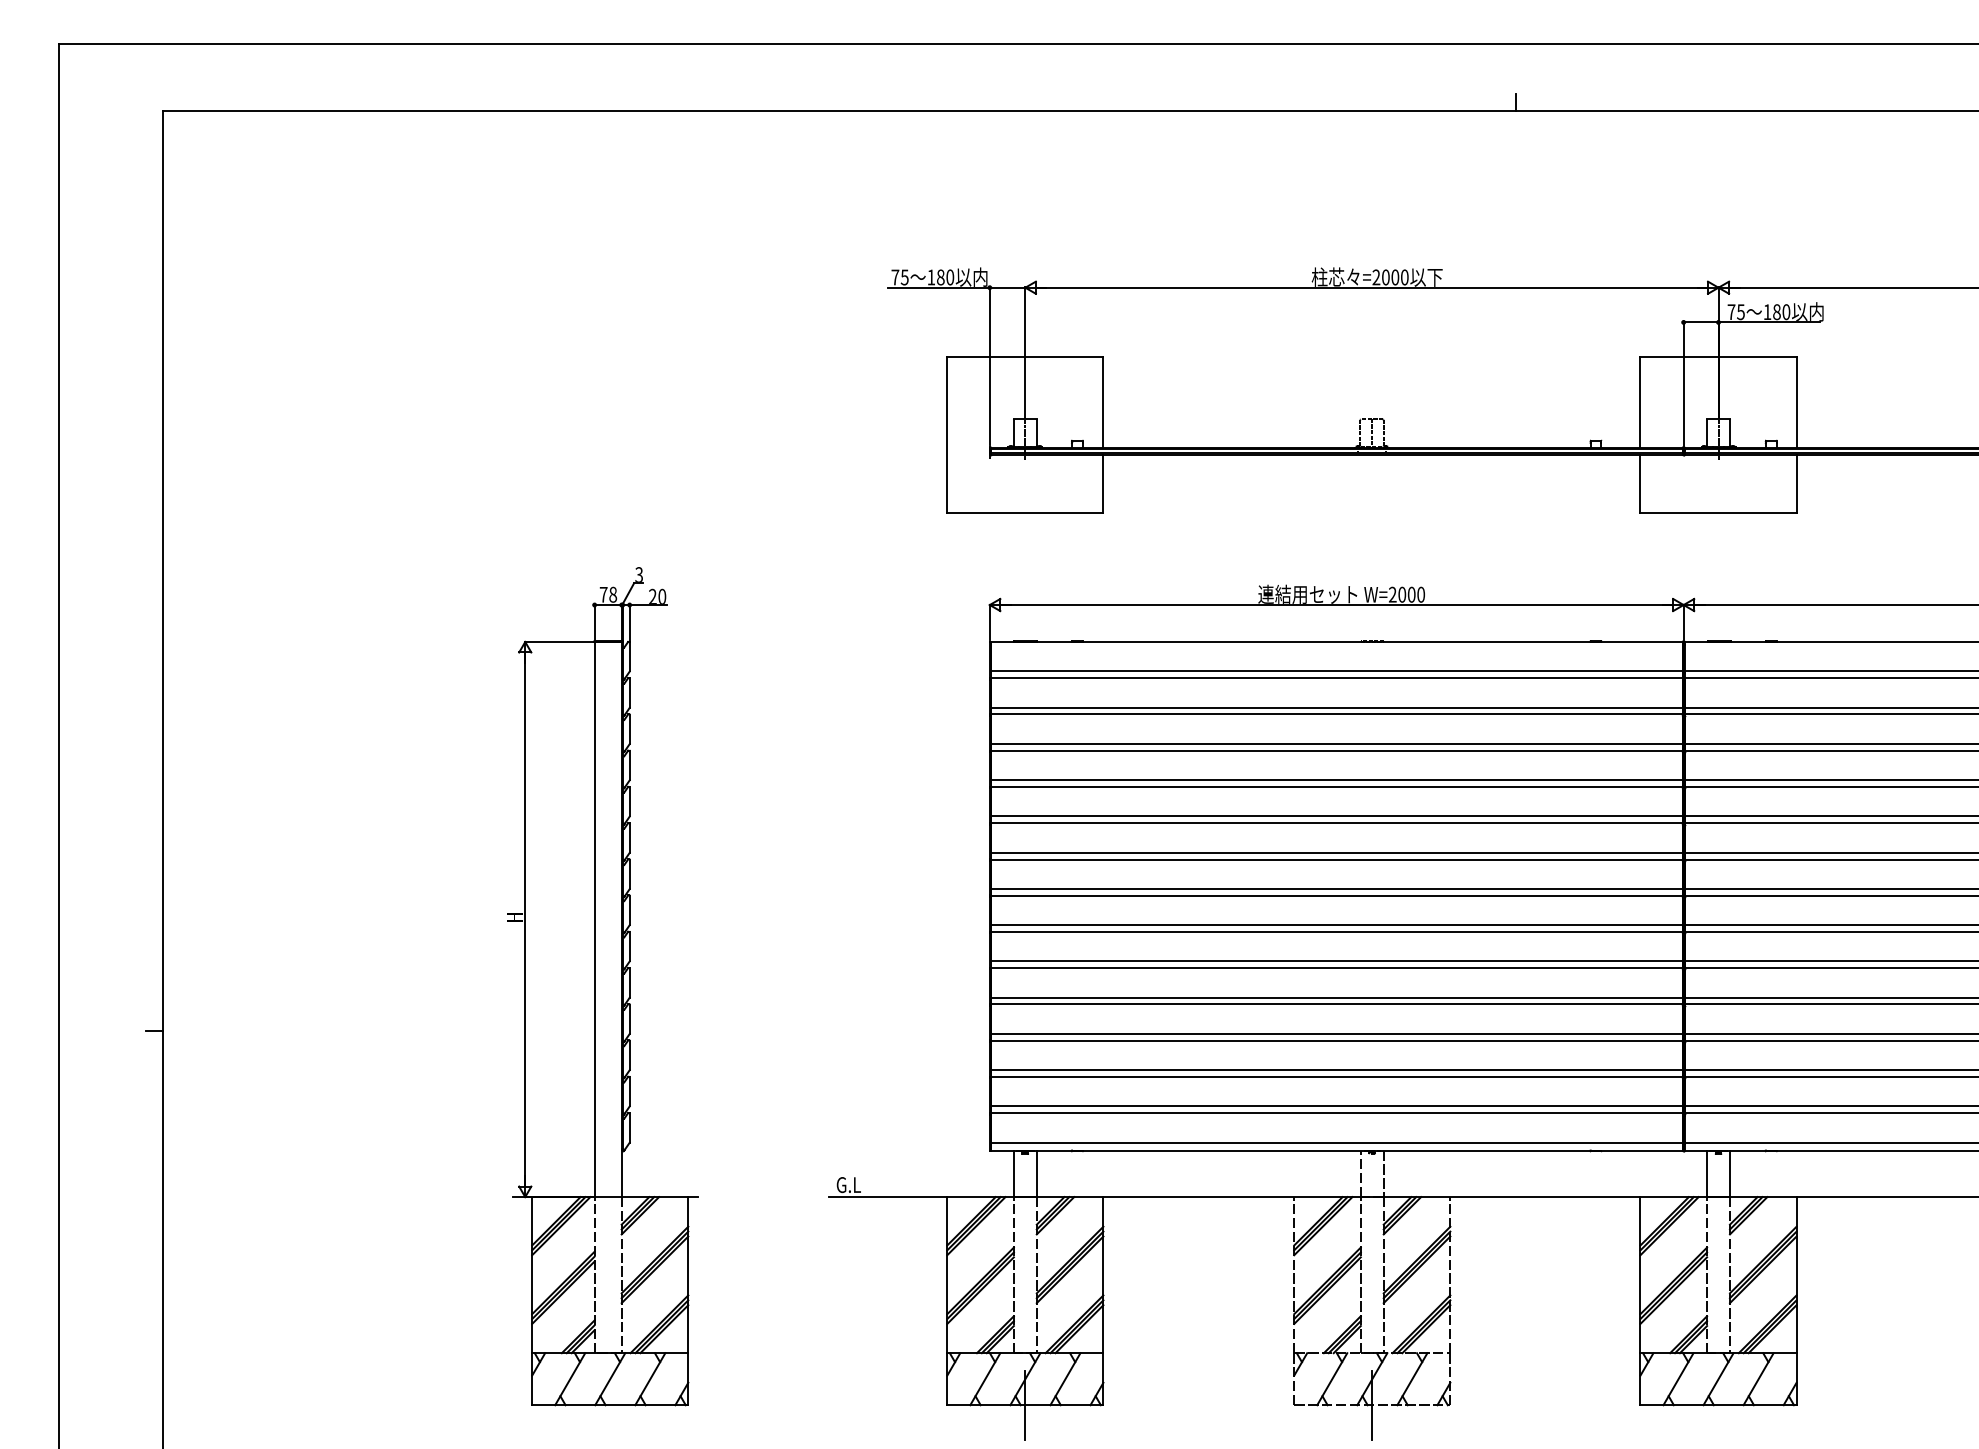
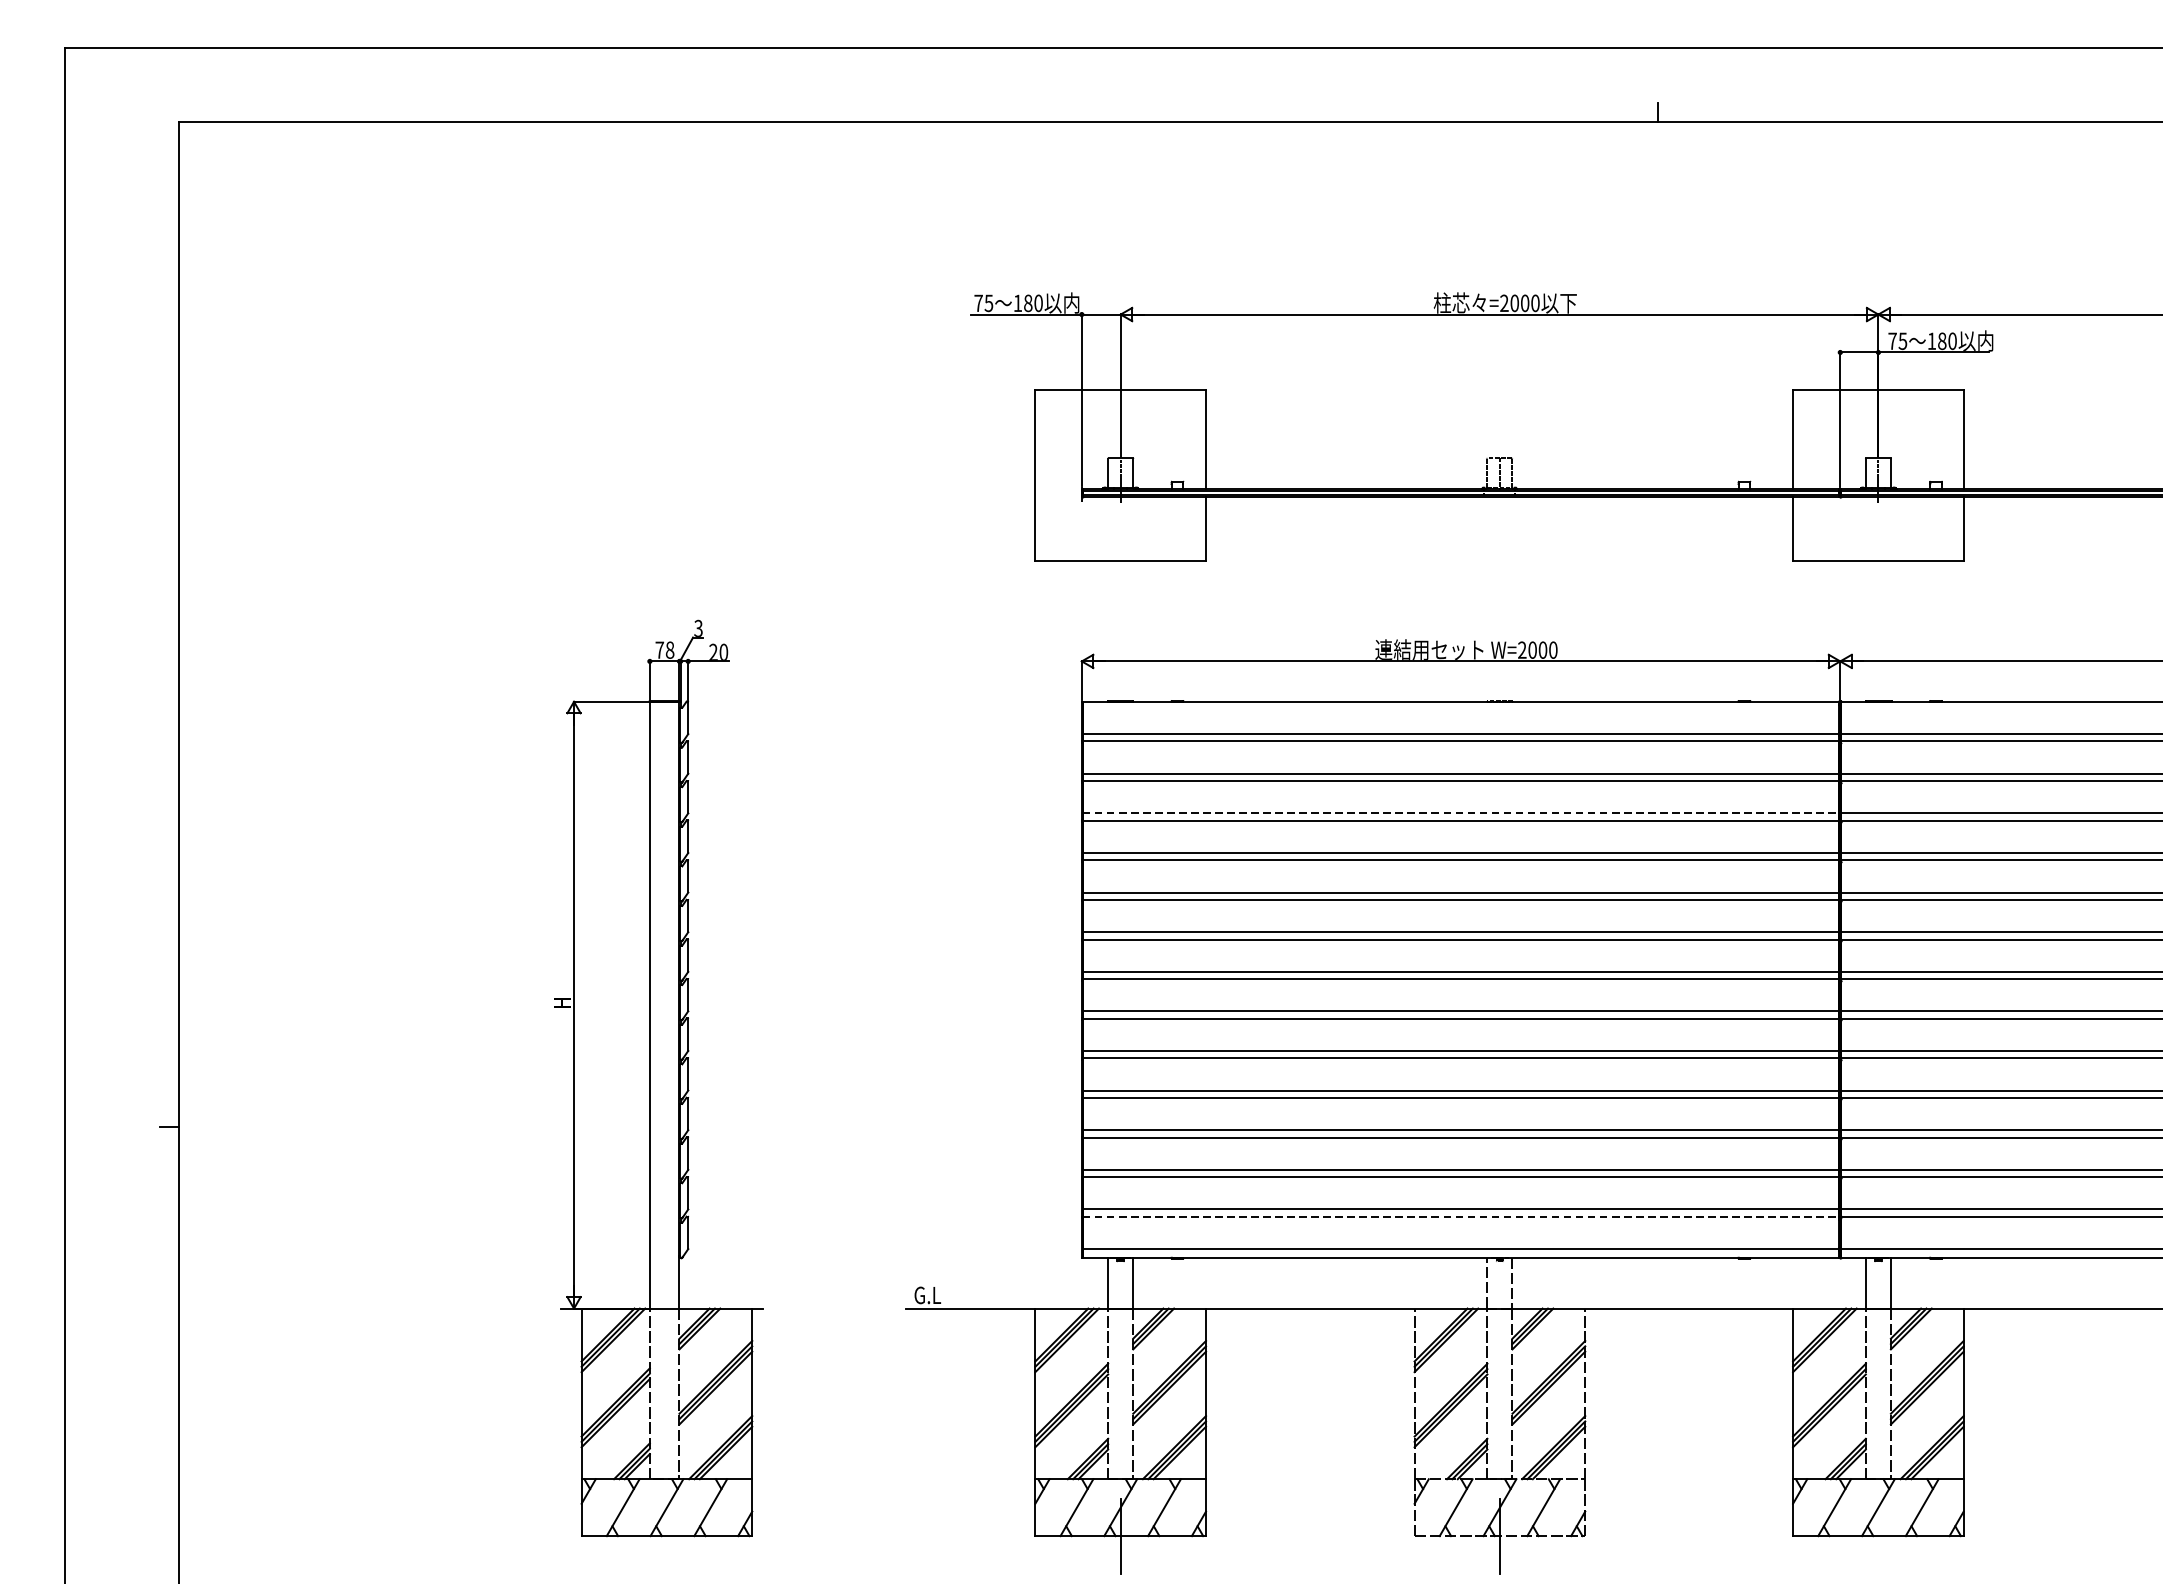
line: (1337, 743) -> (1461, 812), solid -> dashed
line: (1337, 1113) -> (1461, 1217), solid -> dashed

